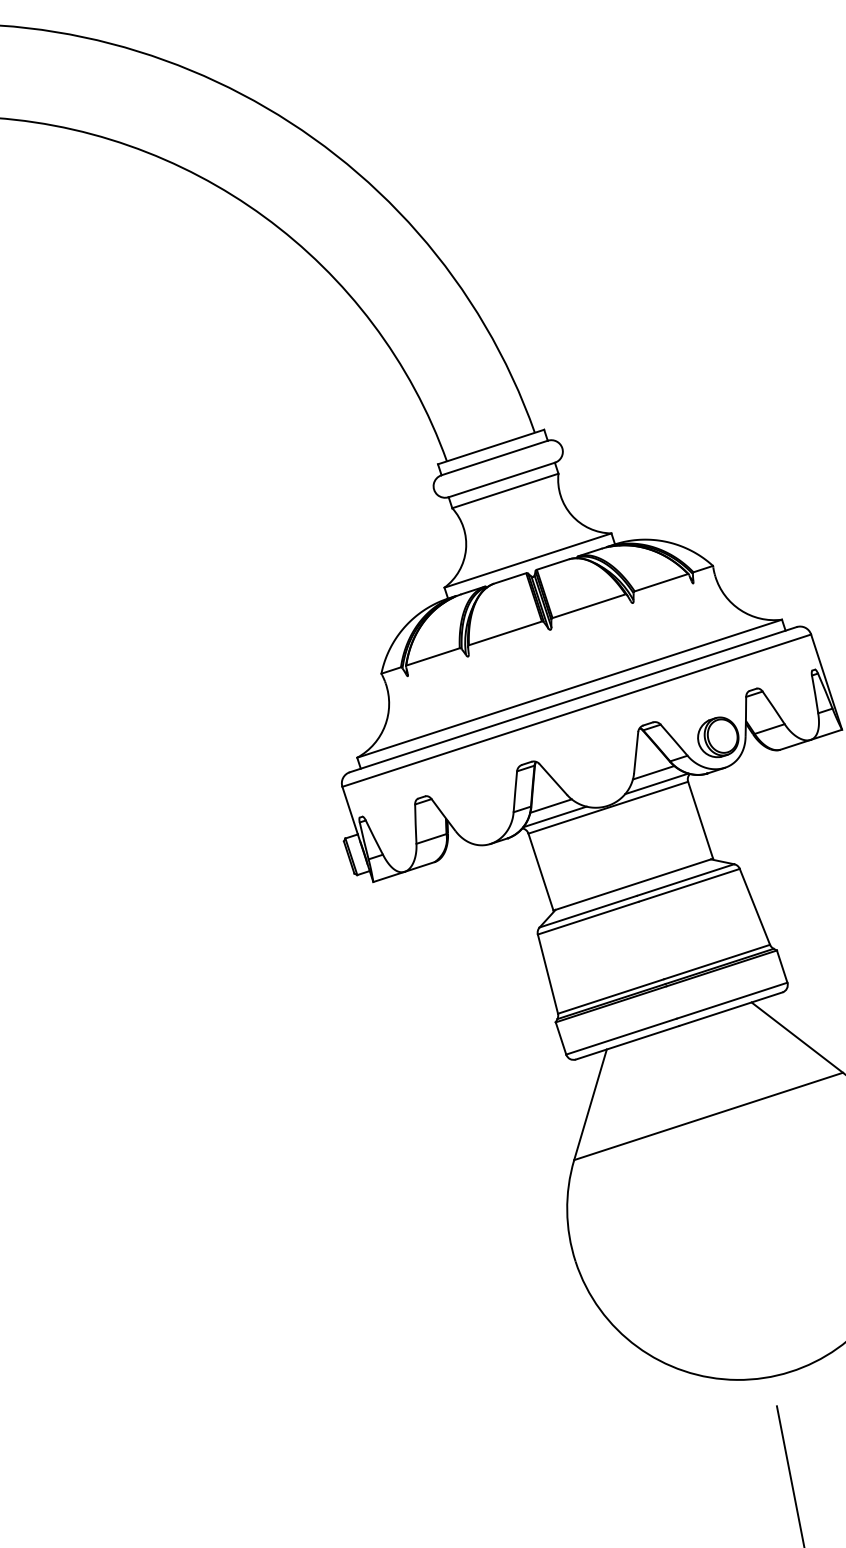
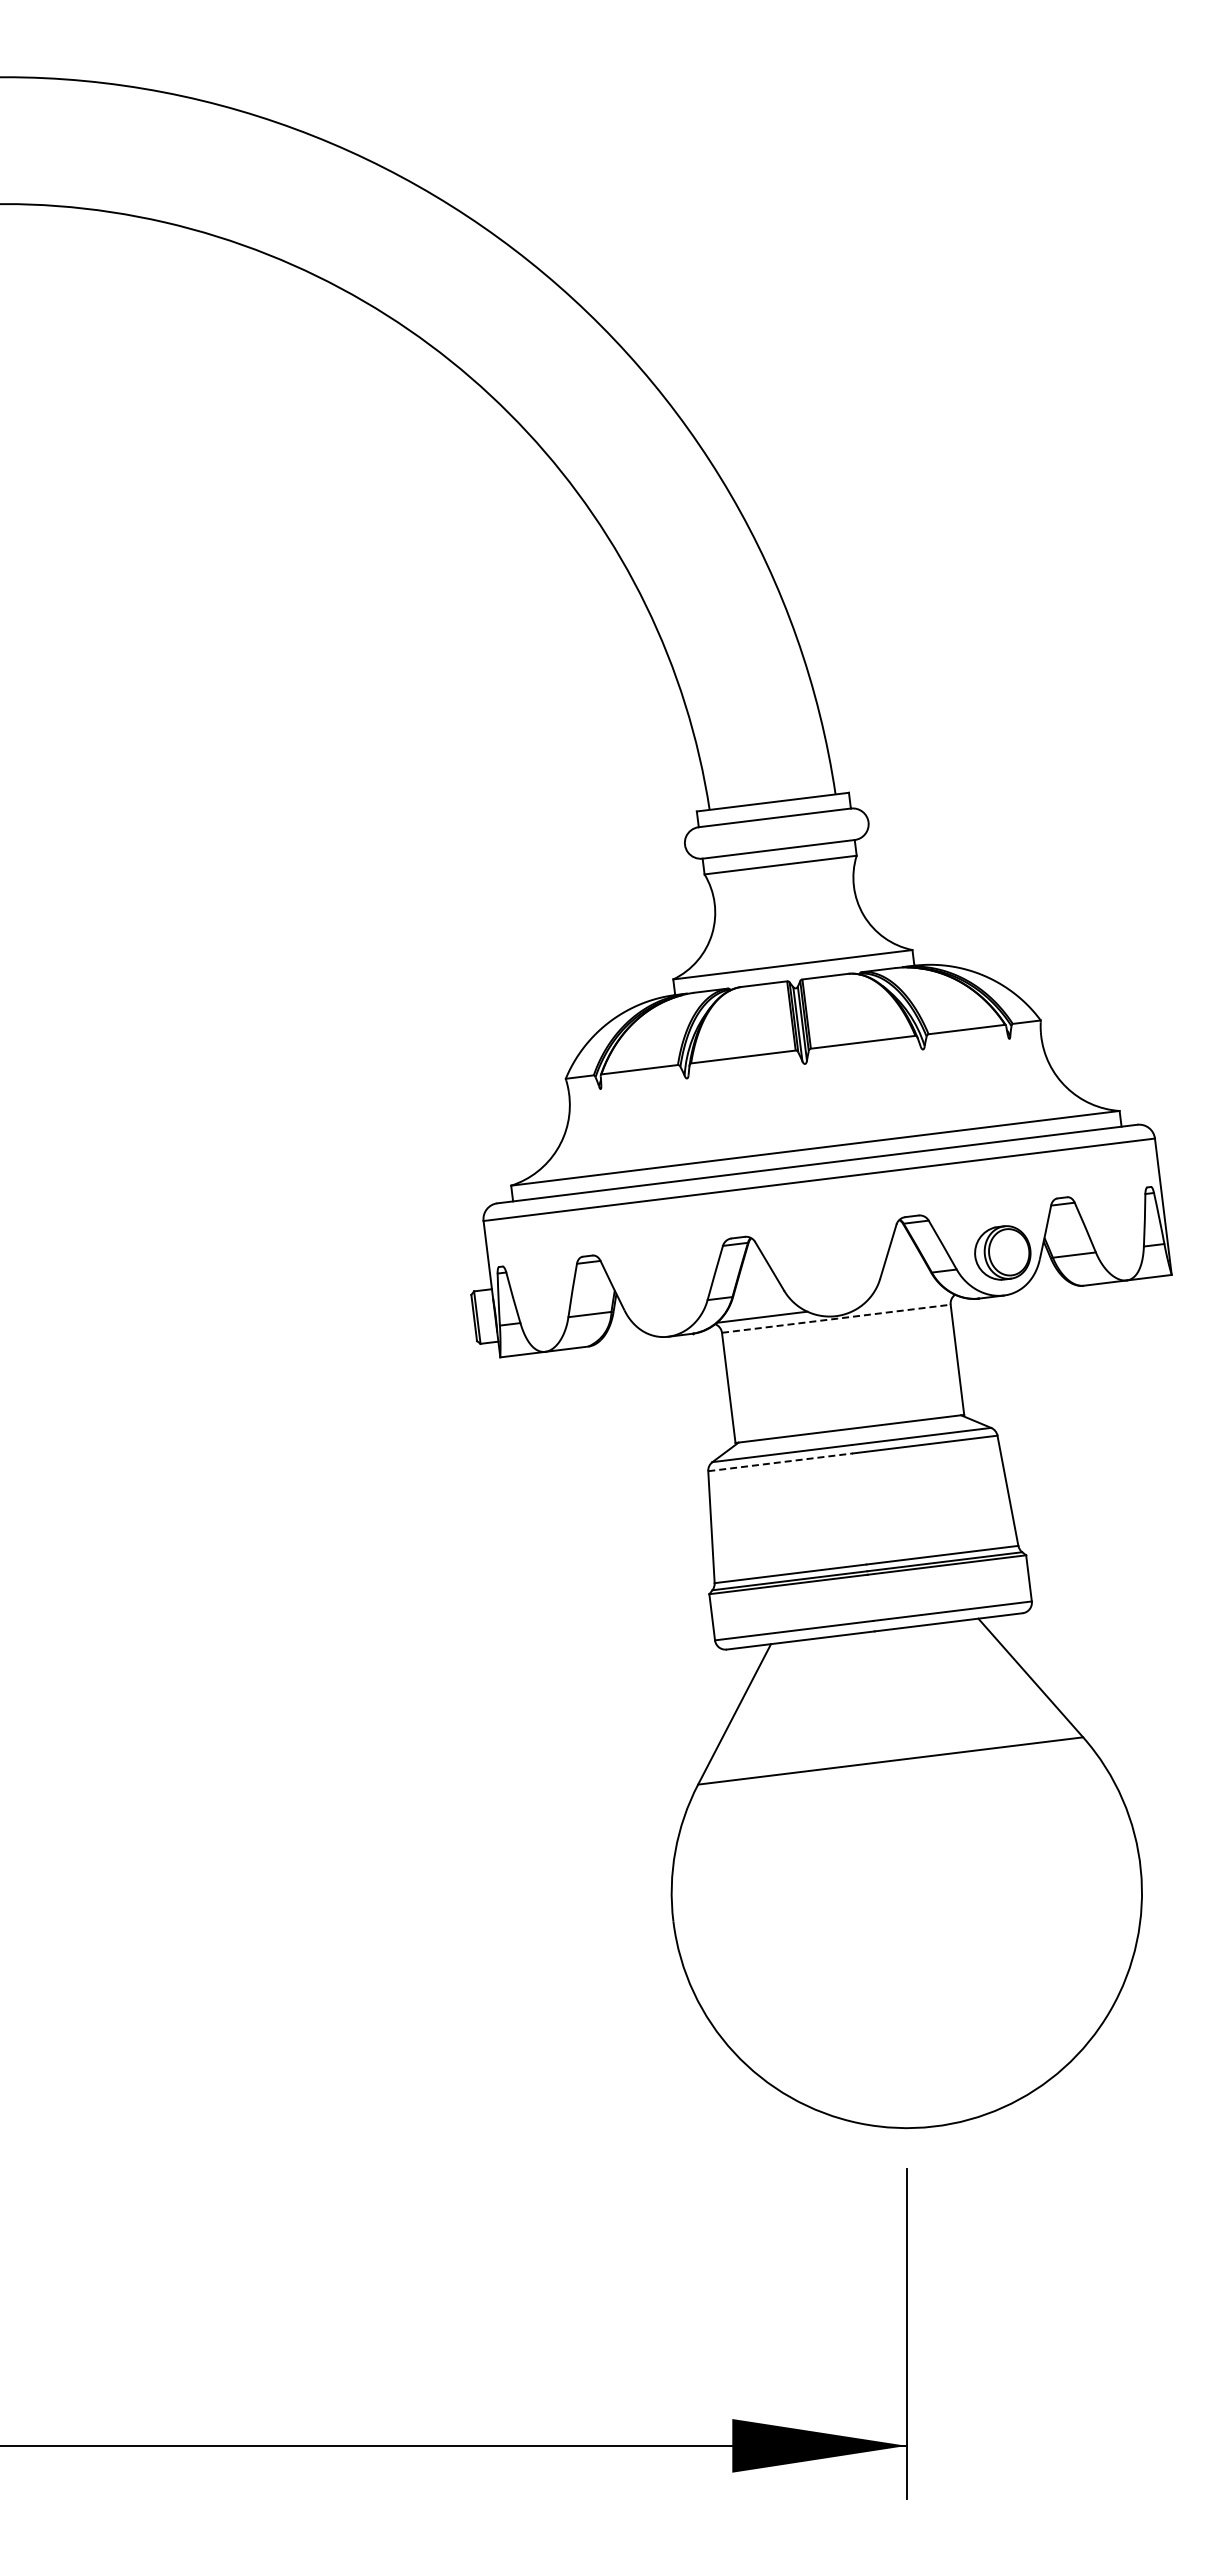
line: (653, 772) -> (906, 1283), removed
line: (656, 783) -> (907, 1298), removed
line: (550, 806) -> (759, 1301), removed
line: (608, 807) -> (836, 1318), solid -> dashed
line: (588, 918) -> (780, 1462), solid -> dashed

